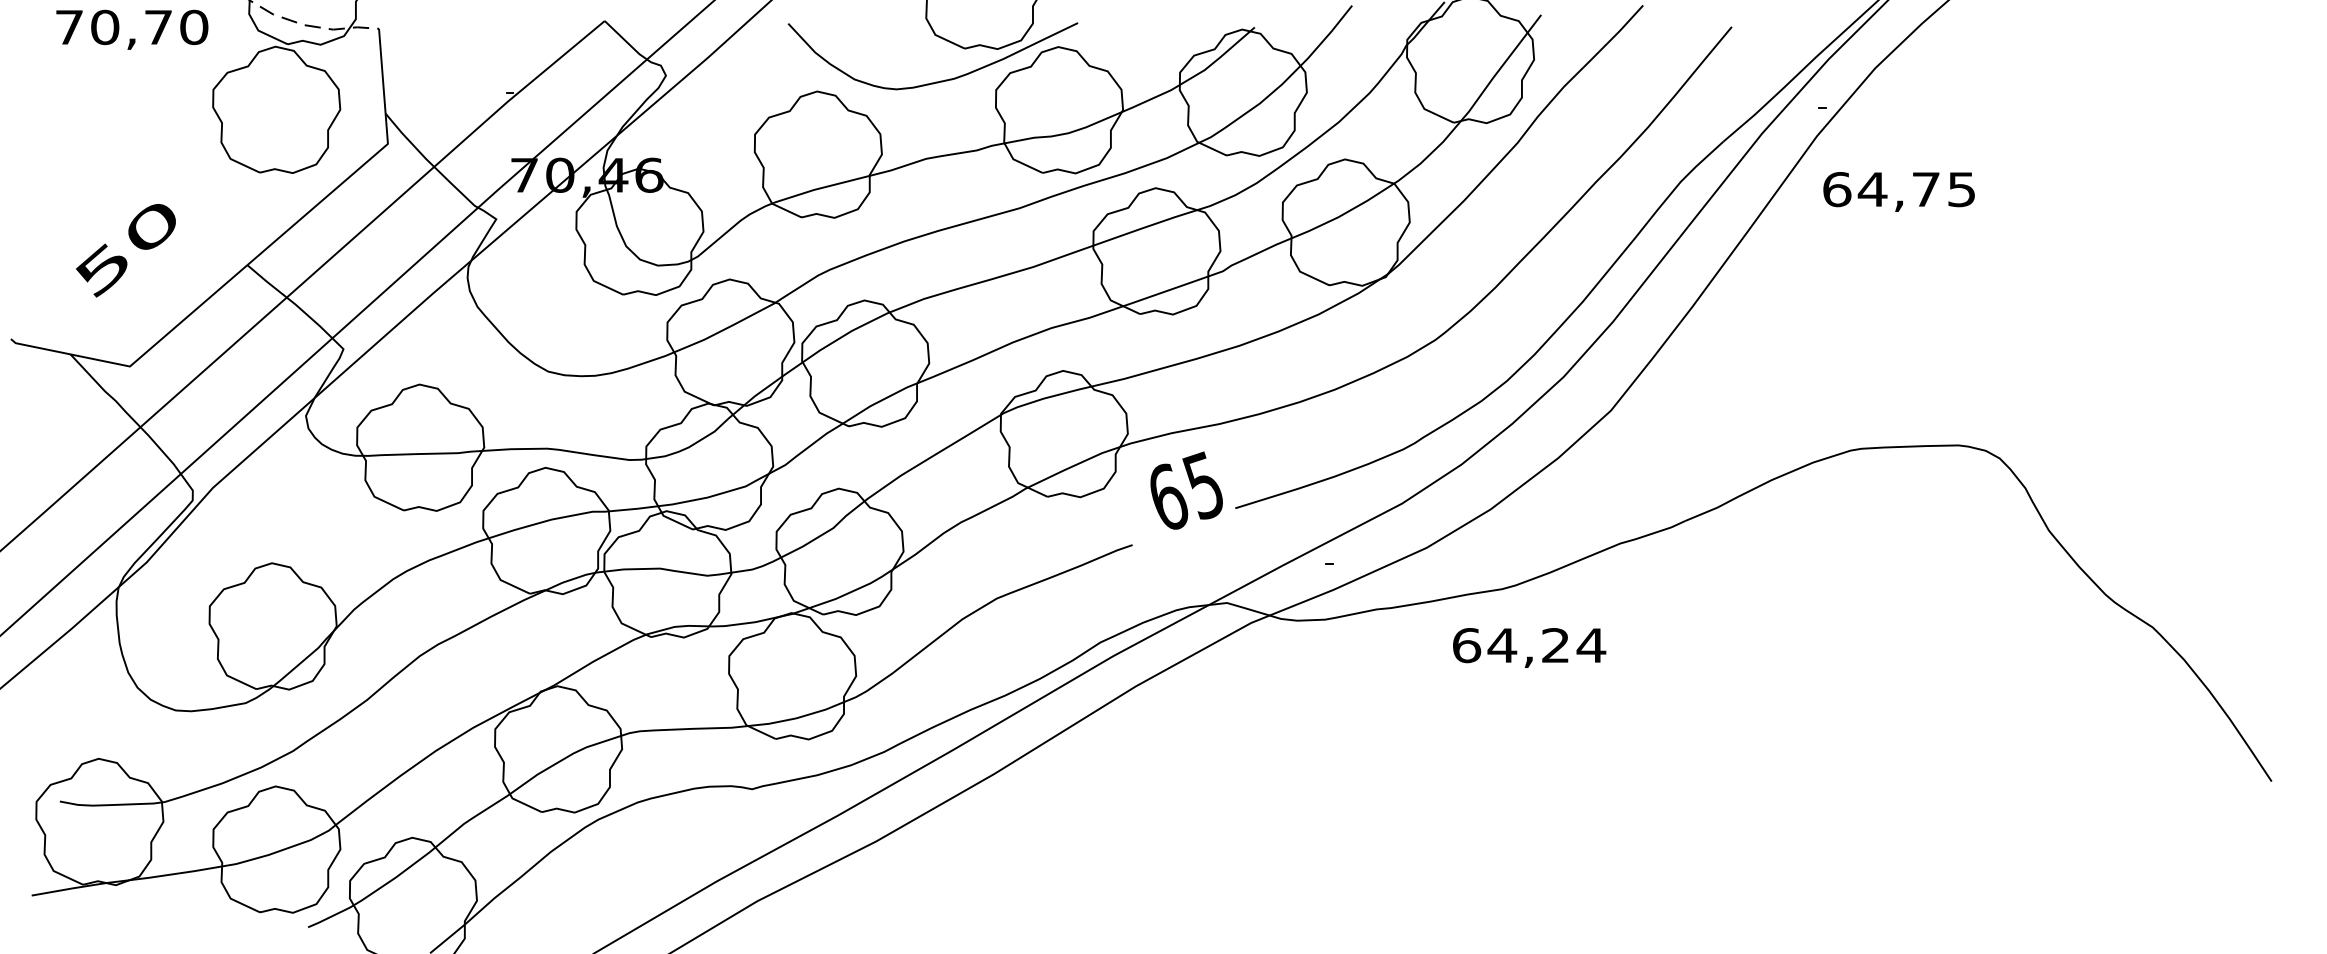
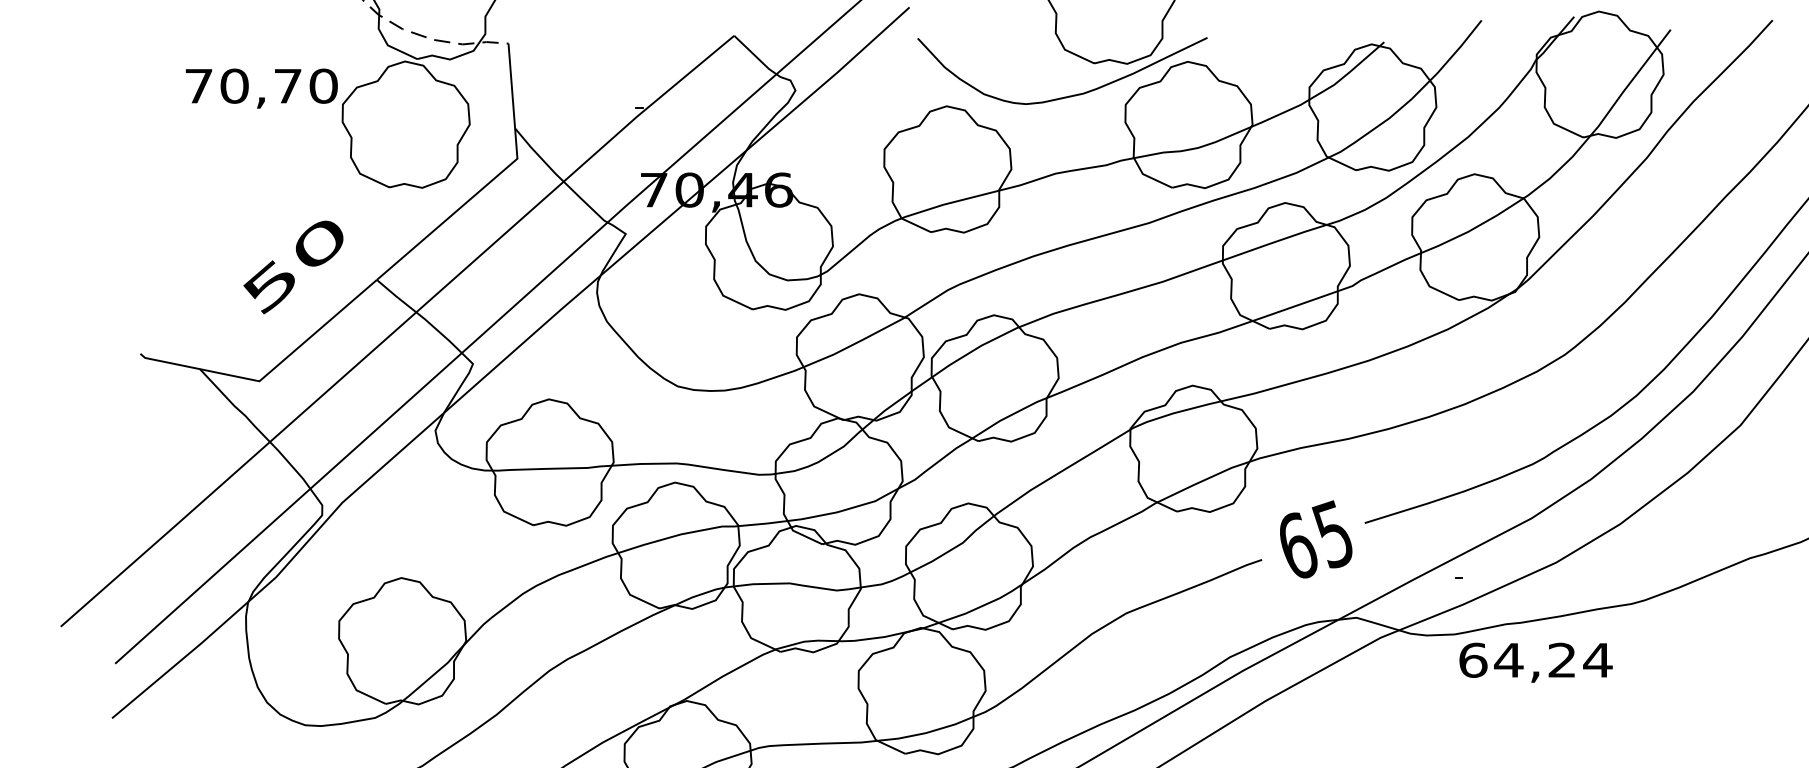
text: (132, 29) -> (261, 88), moved
text: (125, 250) -> (292, 267), moved
text: (1186, 490) -> (1315, 539), moved
text: (1529, 647) -> (1535, 662), moved

